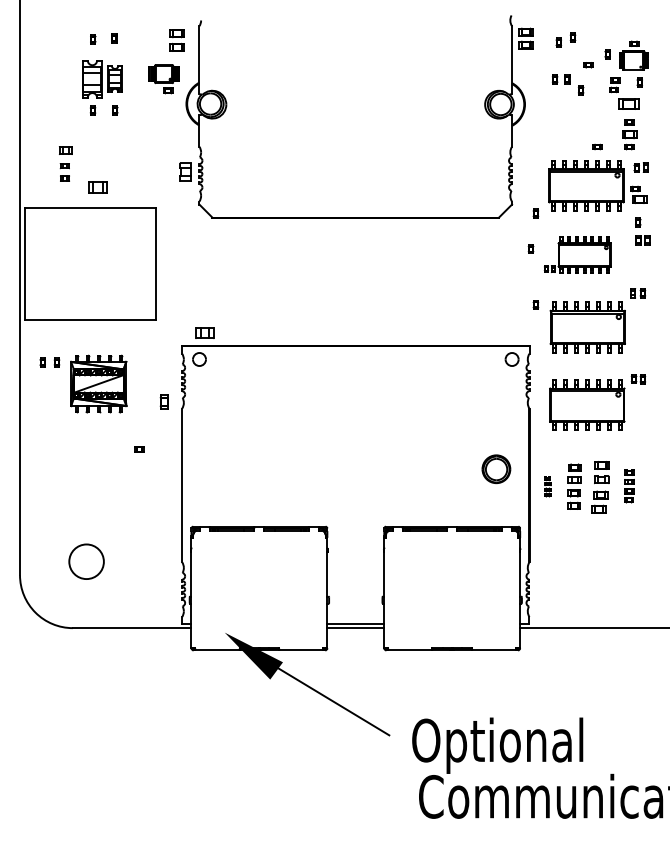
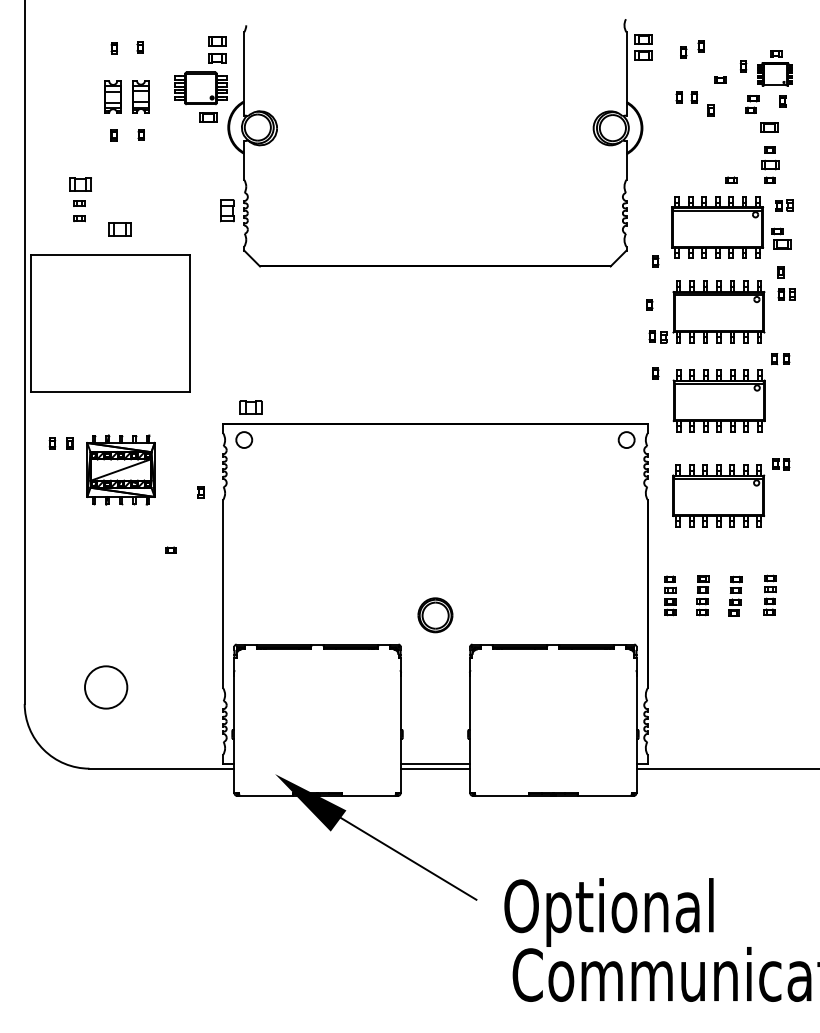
part: (91, 78) -> (112, 96), size x0.71
part: (163, 78) -> (200, 96), size x1.43
part: (628, 103) -> (769, 127), size x0.71
part: (65, 150) -> (80, 184), size x1.43
part: (577, 254) -> (706, 311), size x1.43
part: (163, 402) -> (200, 492), size x0.62
part: (496, 469) -> (435, 615), moved
part: (547, 486) -> (670, 595), size x1.67
part: (574, 486) -> (702, 595), size x0.71
part: (601, 486) -> (735, 595), size x0.62

